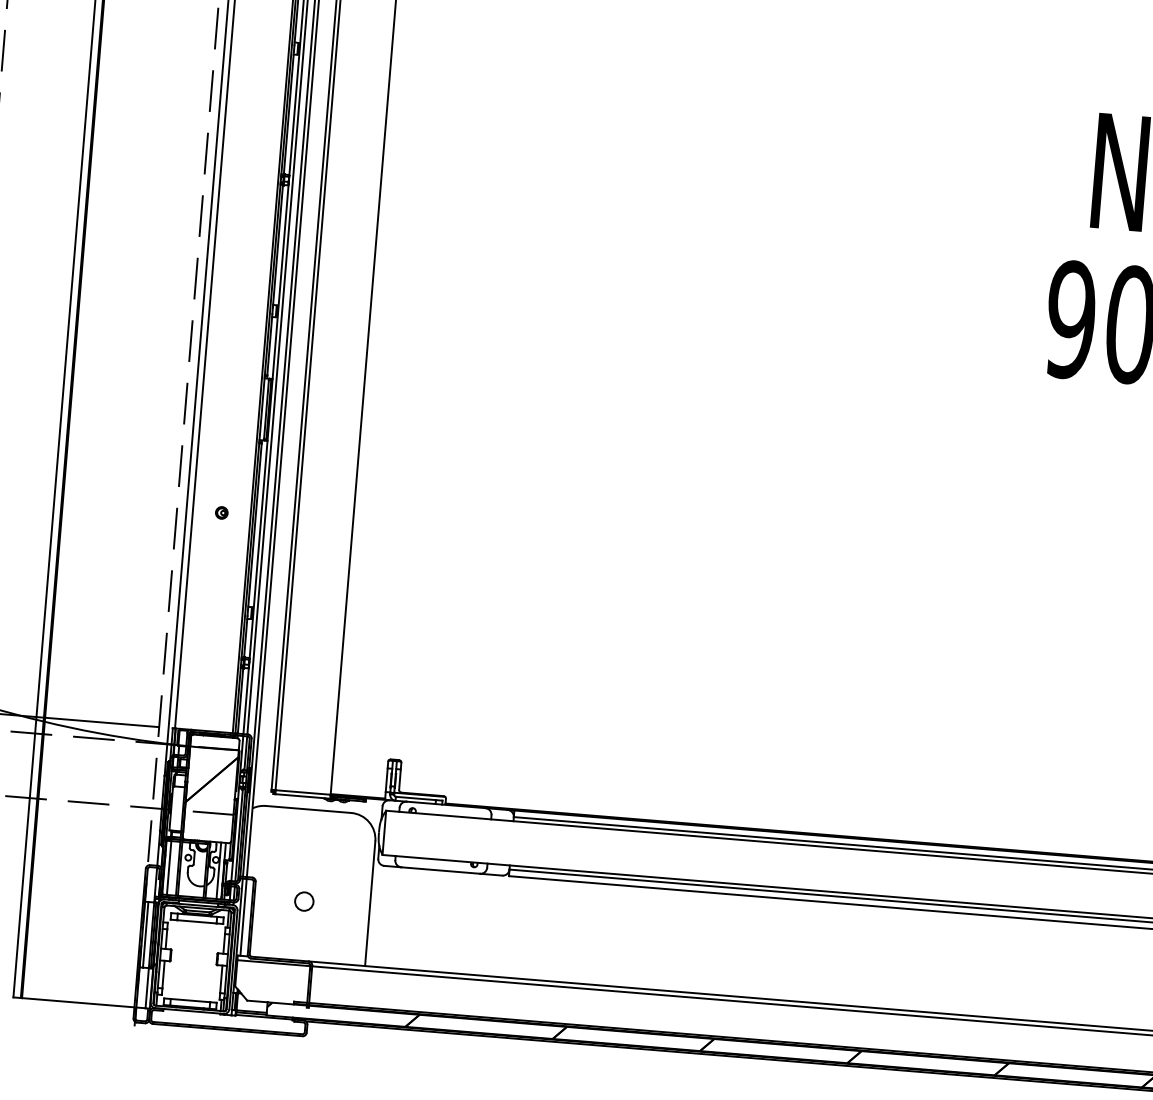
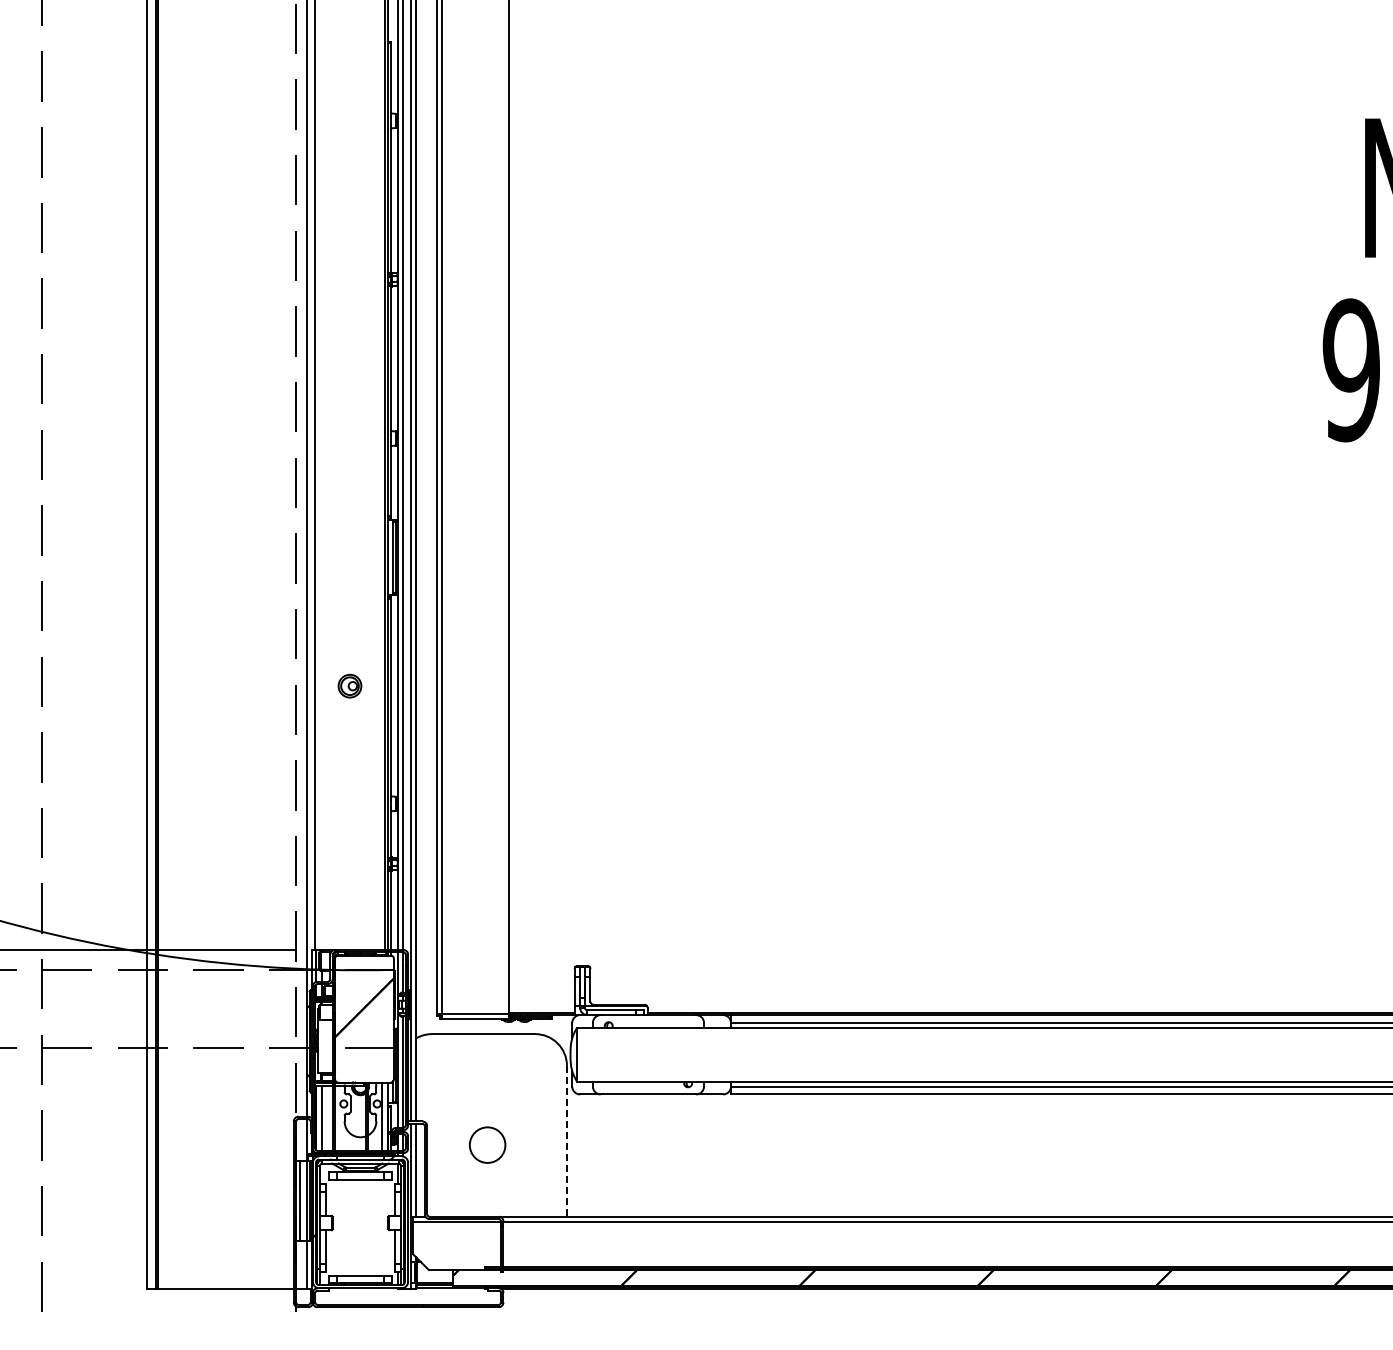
part: (221, 513) -> (349, 686), size x1.6
circle: (304, 901) -> (487, 1145), size x1.6
line: (369, 903) -> (566, 1141), solid -> dashed

